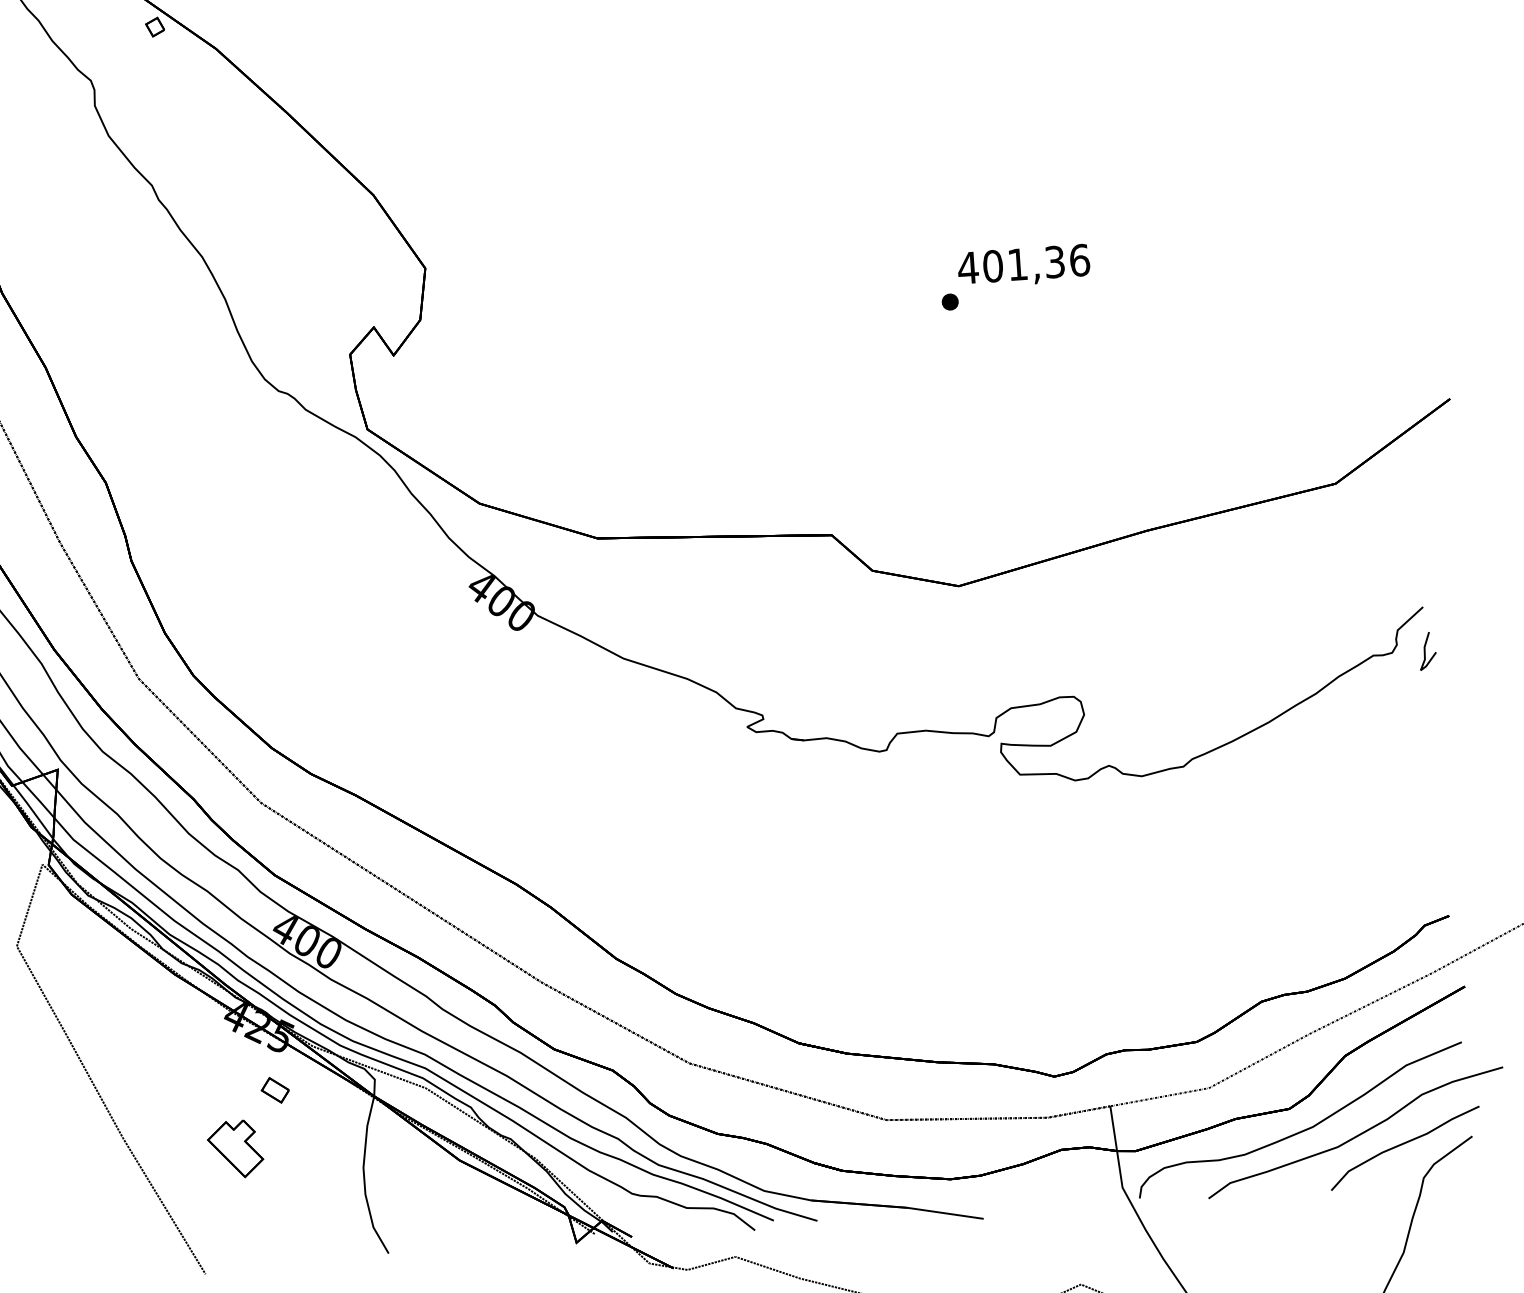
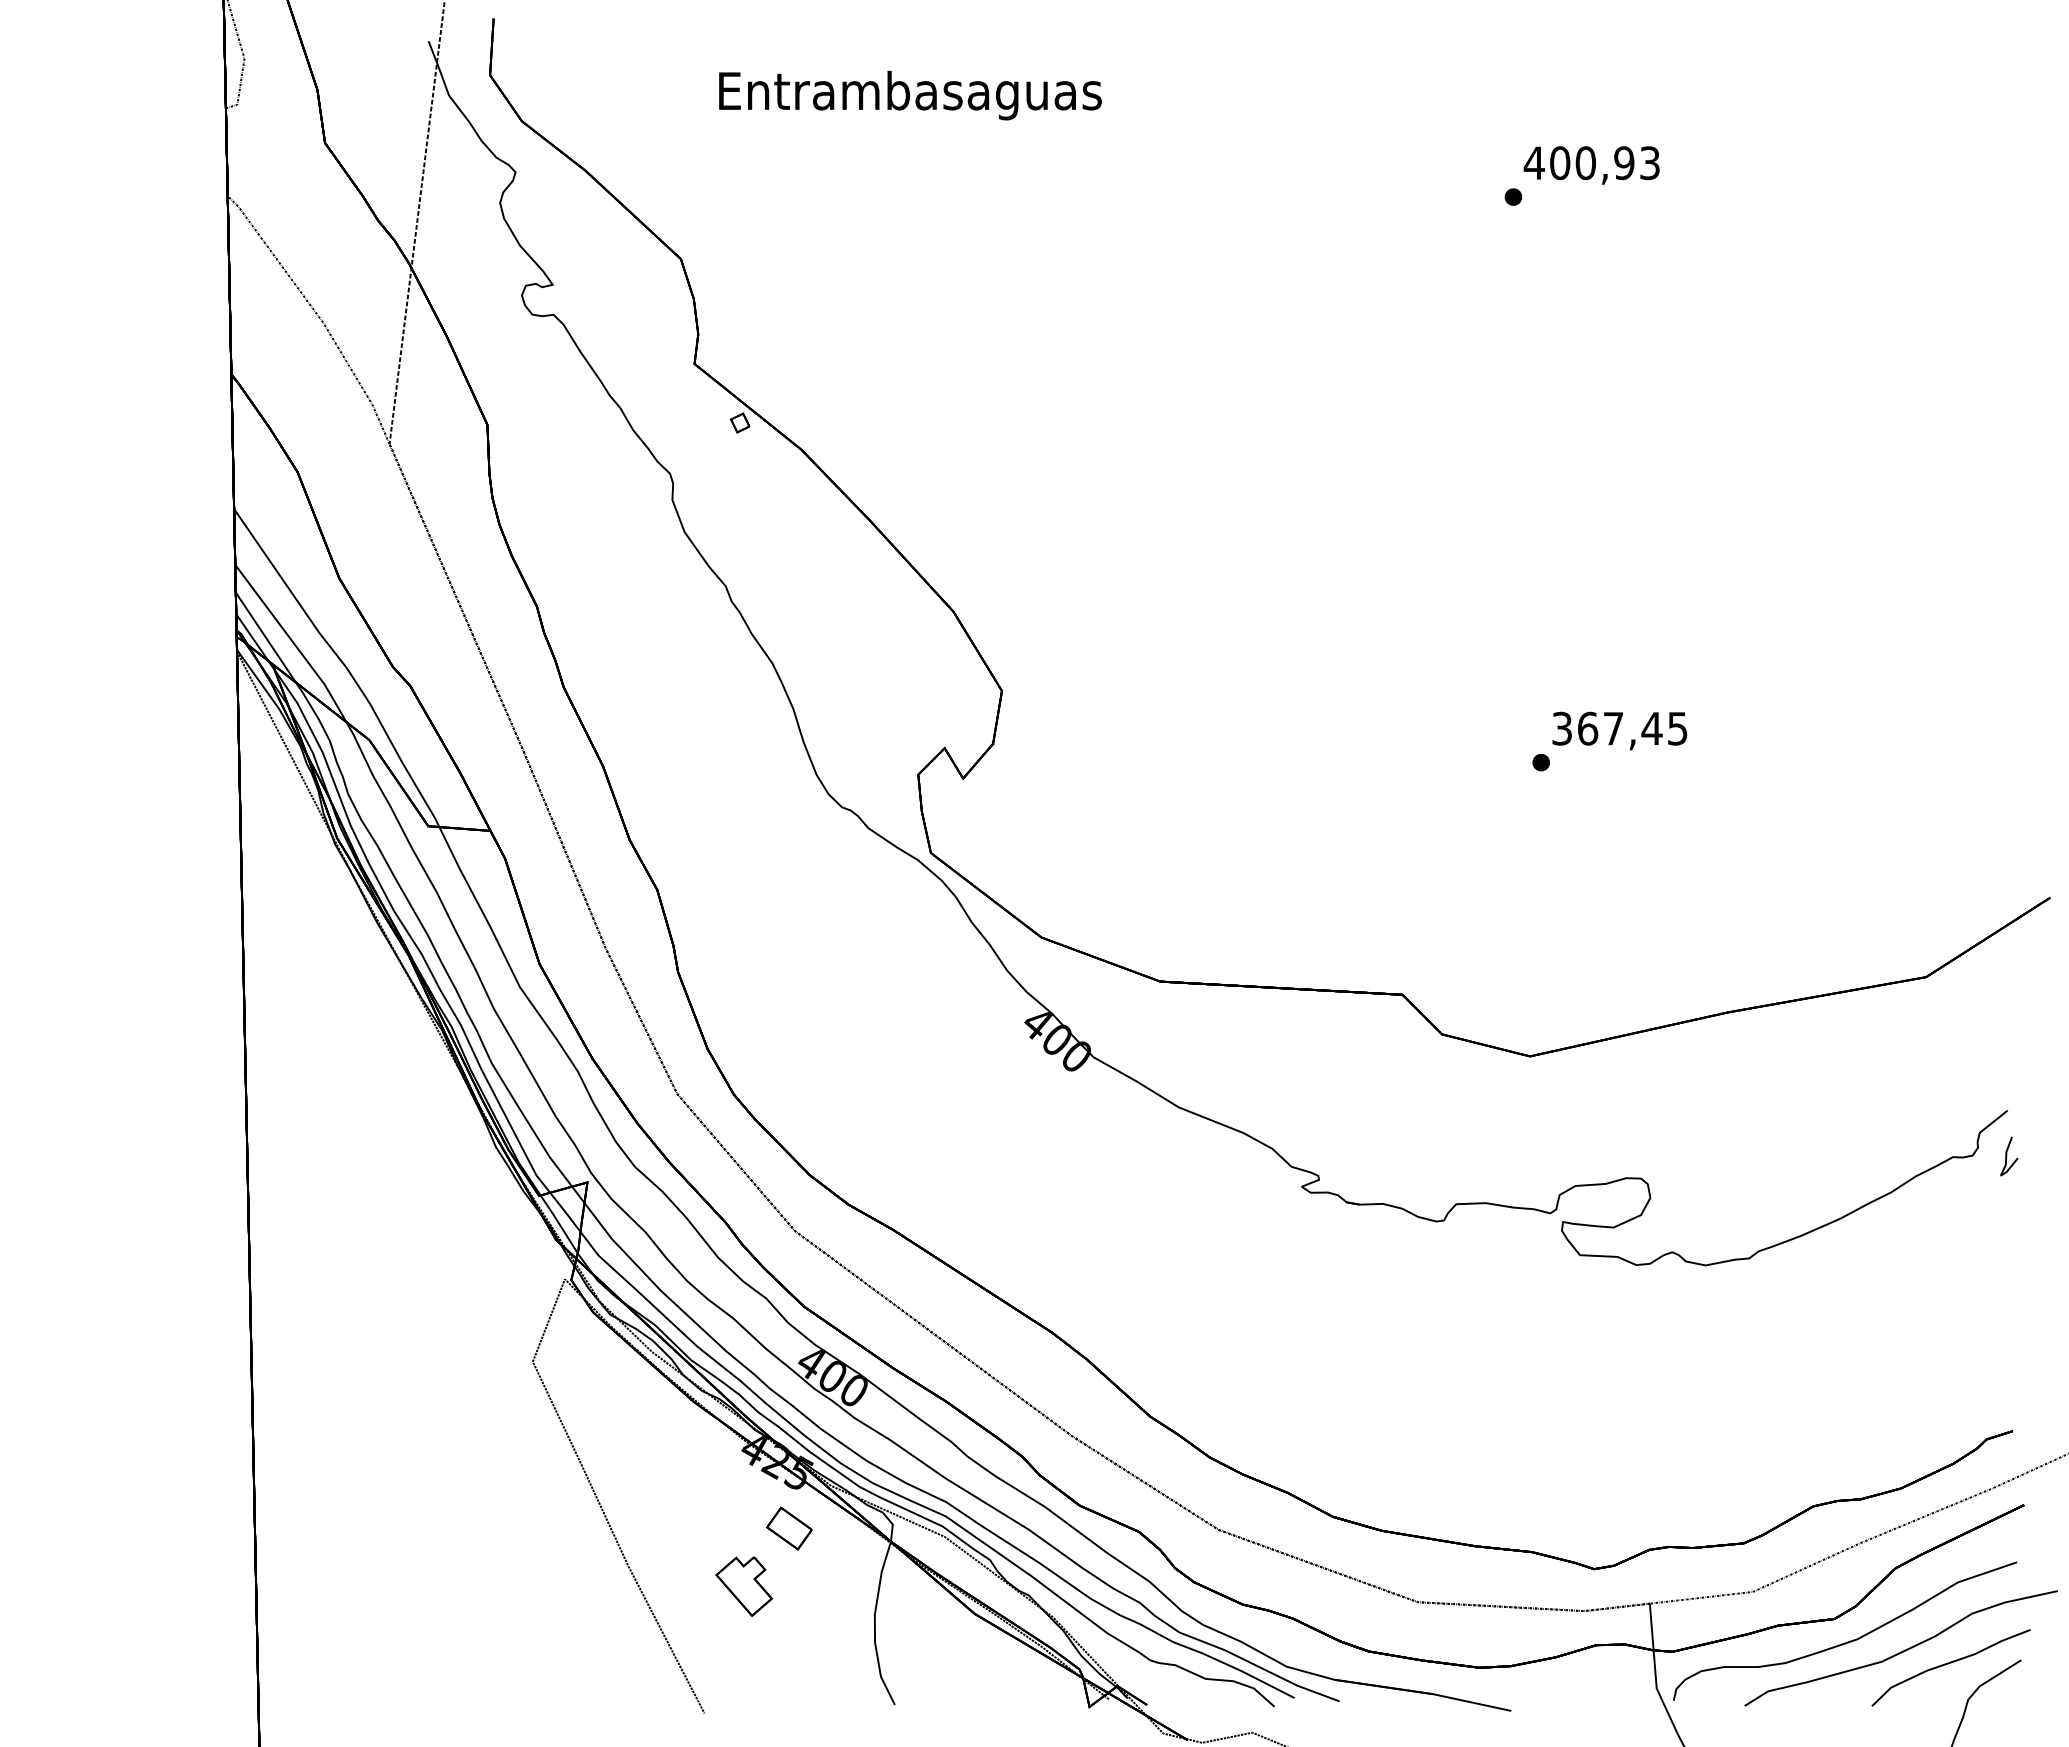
text: (1023, 264) -> (1619, 728), 401,36 -> 367,45
part: (275, 1090) -> (789, 1528), size x1.6

